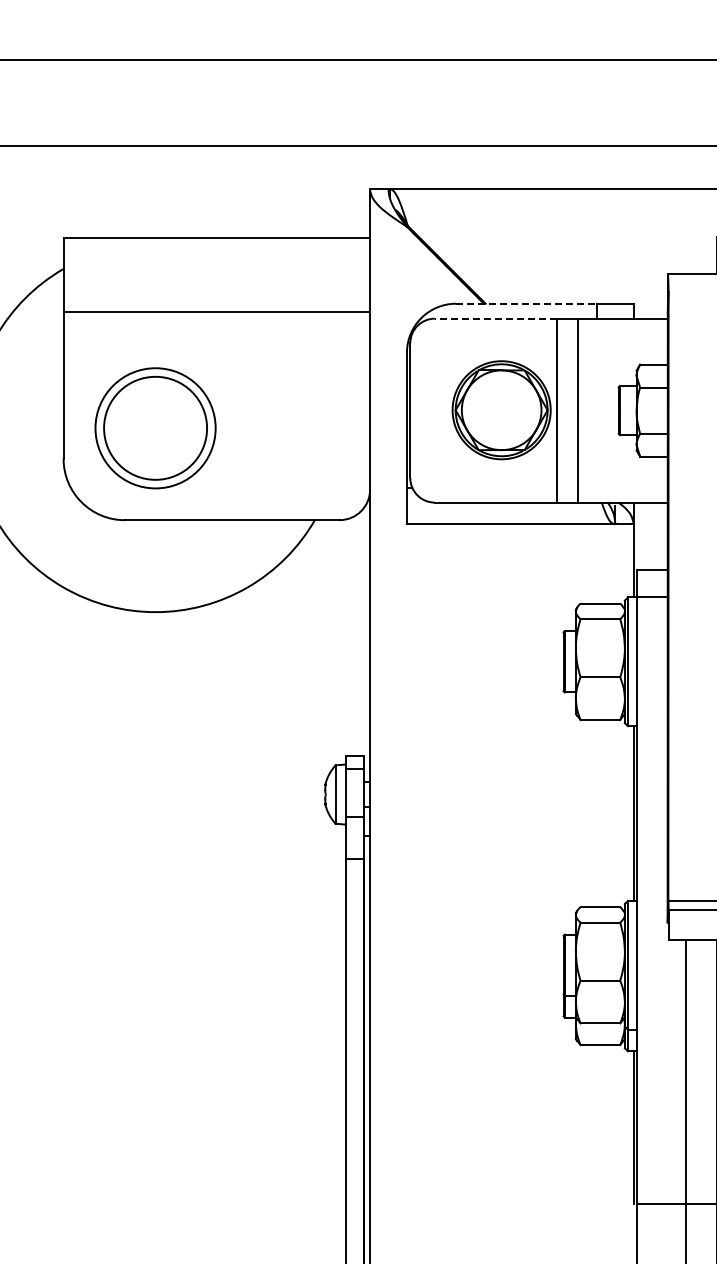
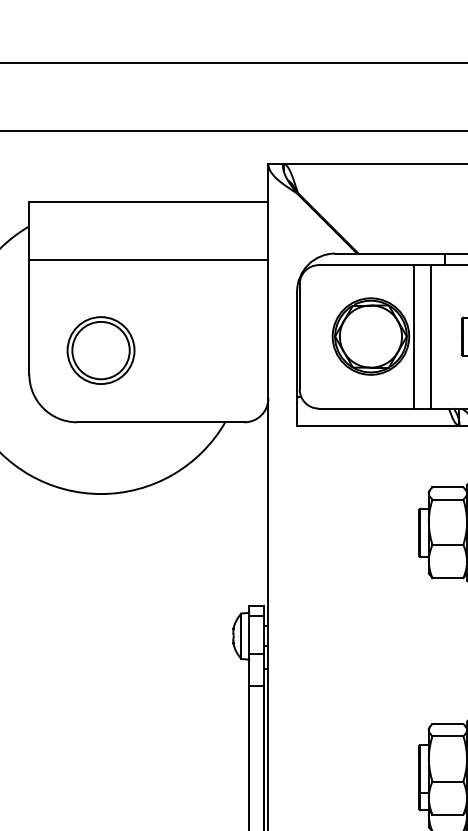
line: (526, 303) -> (390, 253), dashed -> solid
line: (495, 318) -> (366, 265), dashed -> solid
part: (155, 427) -> (101, 350), size x0.71

